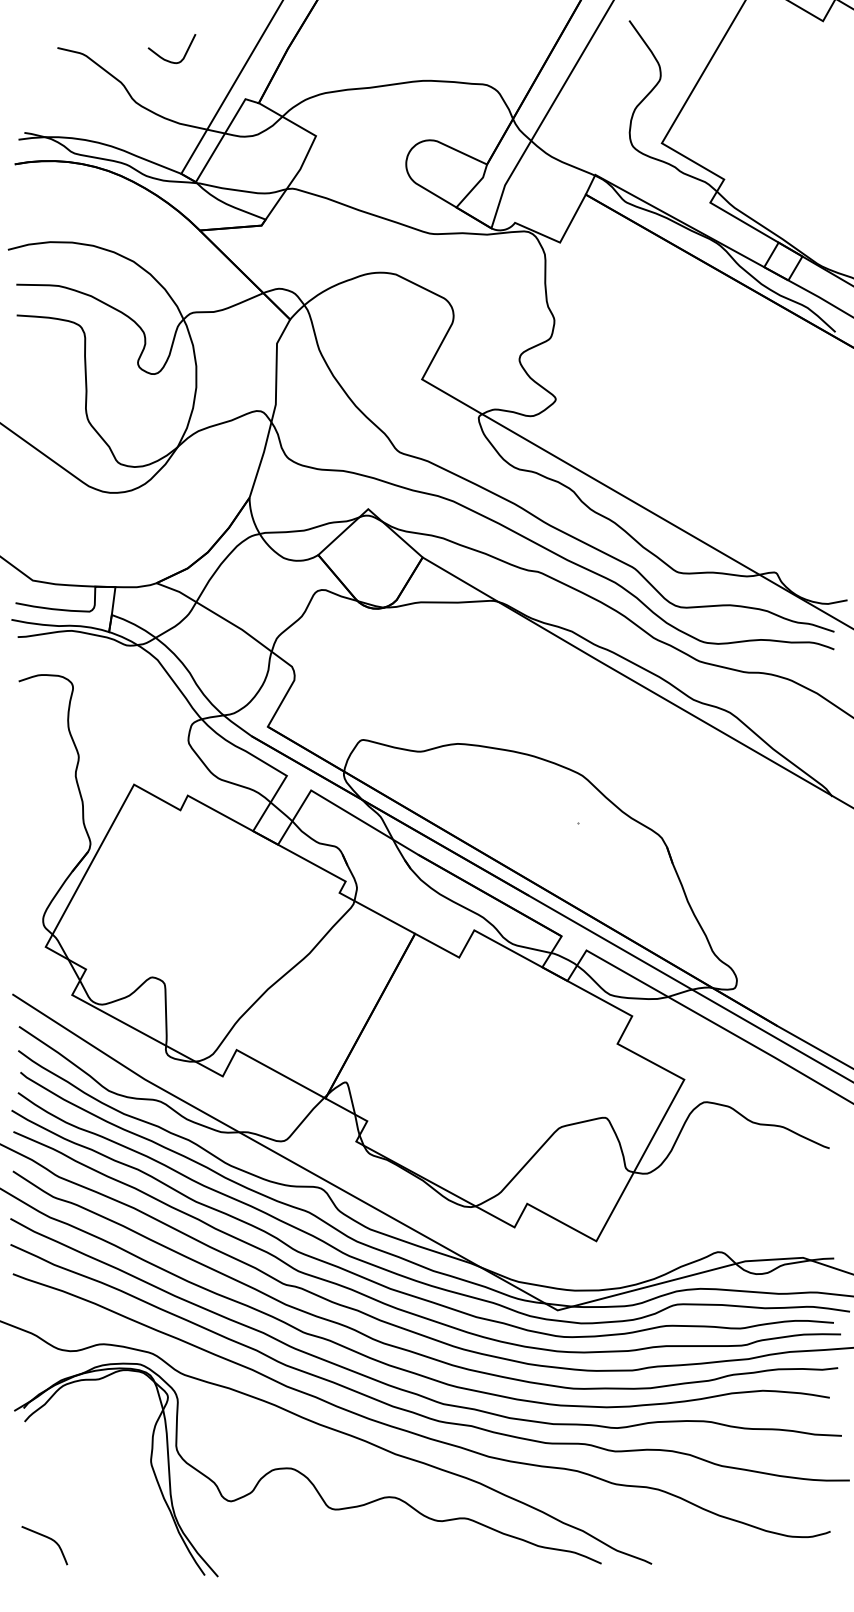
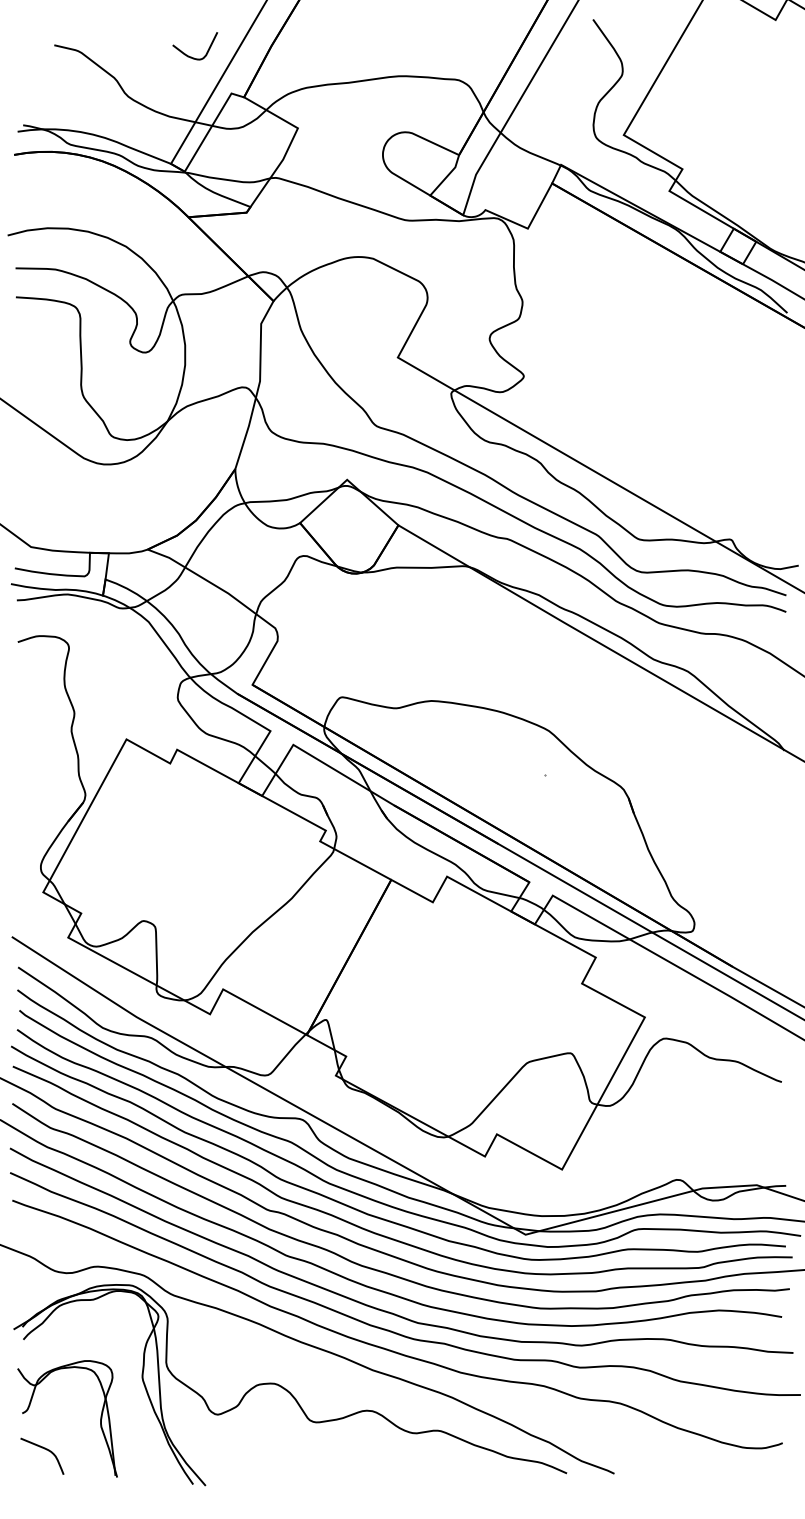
curve: (166, 59) -> (190, 56), moved
part: (106, 1505) -> (100, 1418), added

